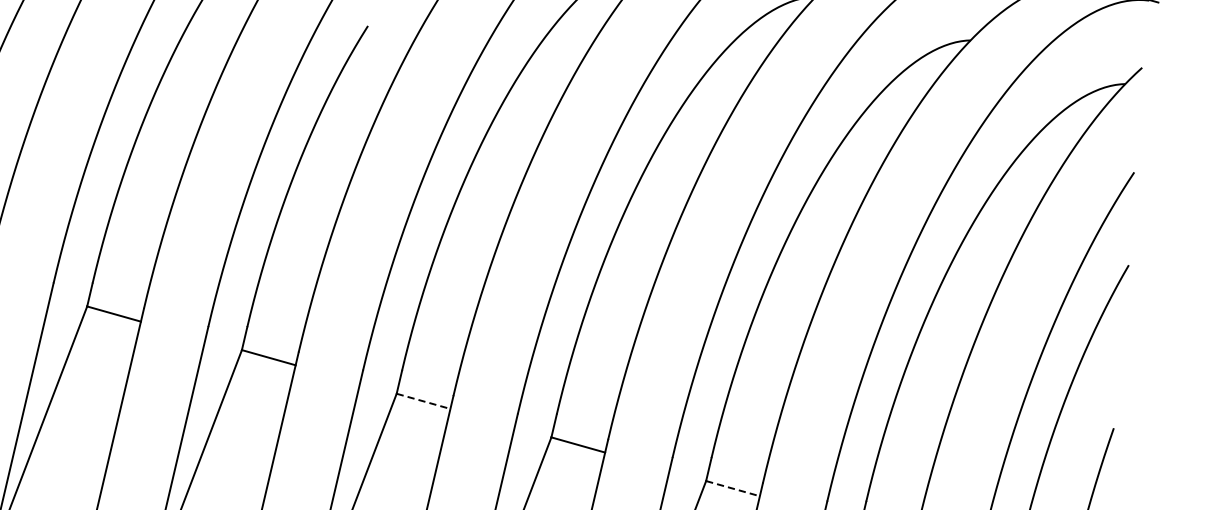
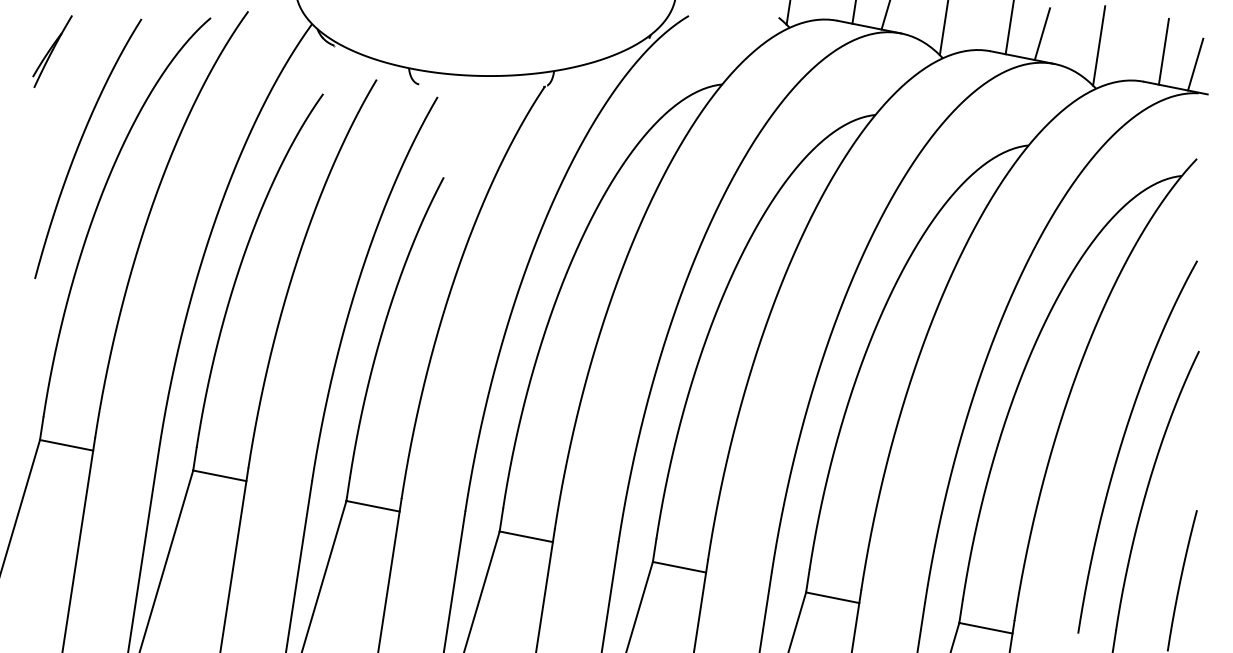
line: (423, 401) -> (526, 536), dashed -> solid
line: (733, 488) -> (833, 597), dashed -> solid

